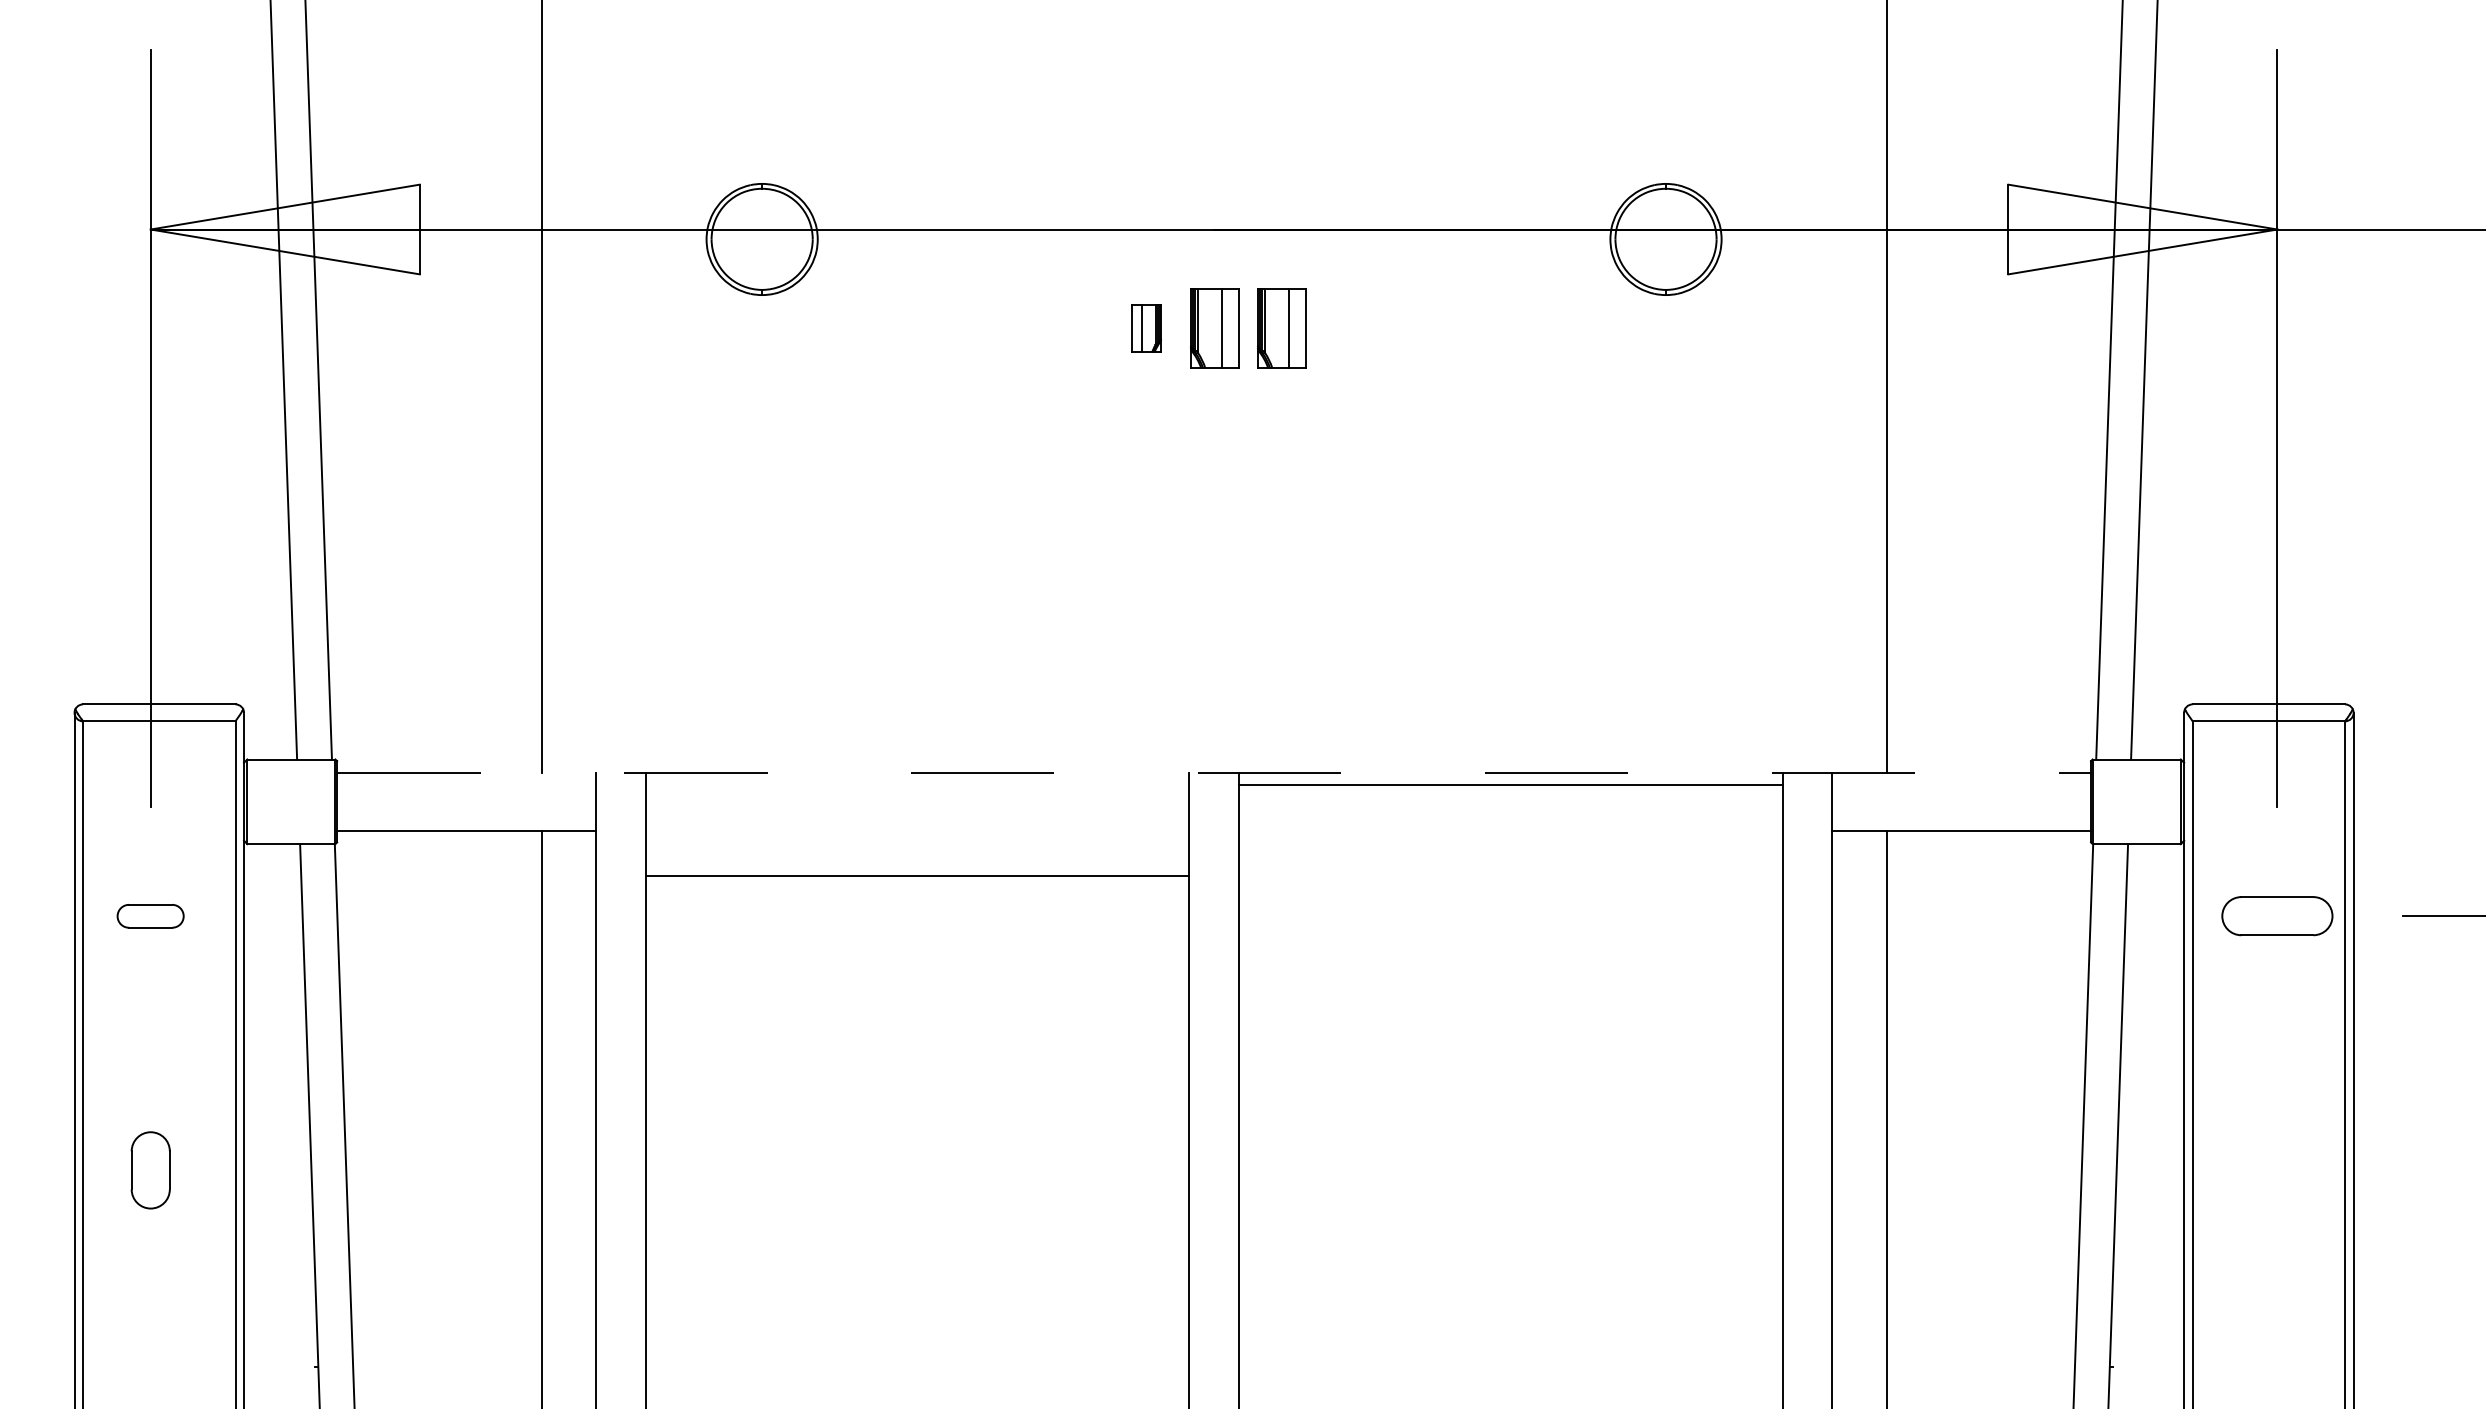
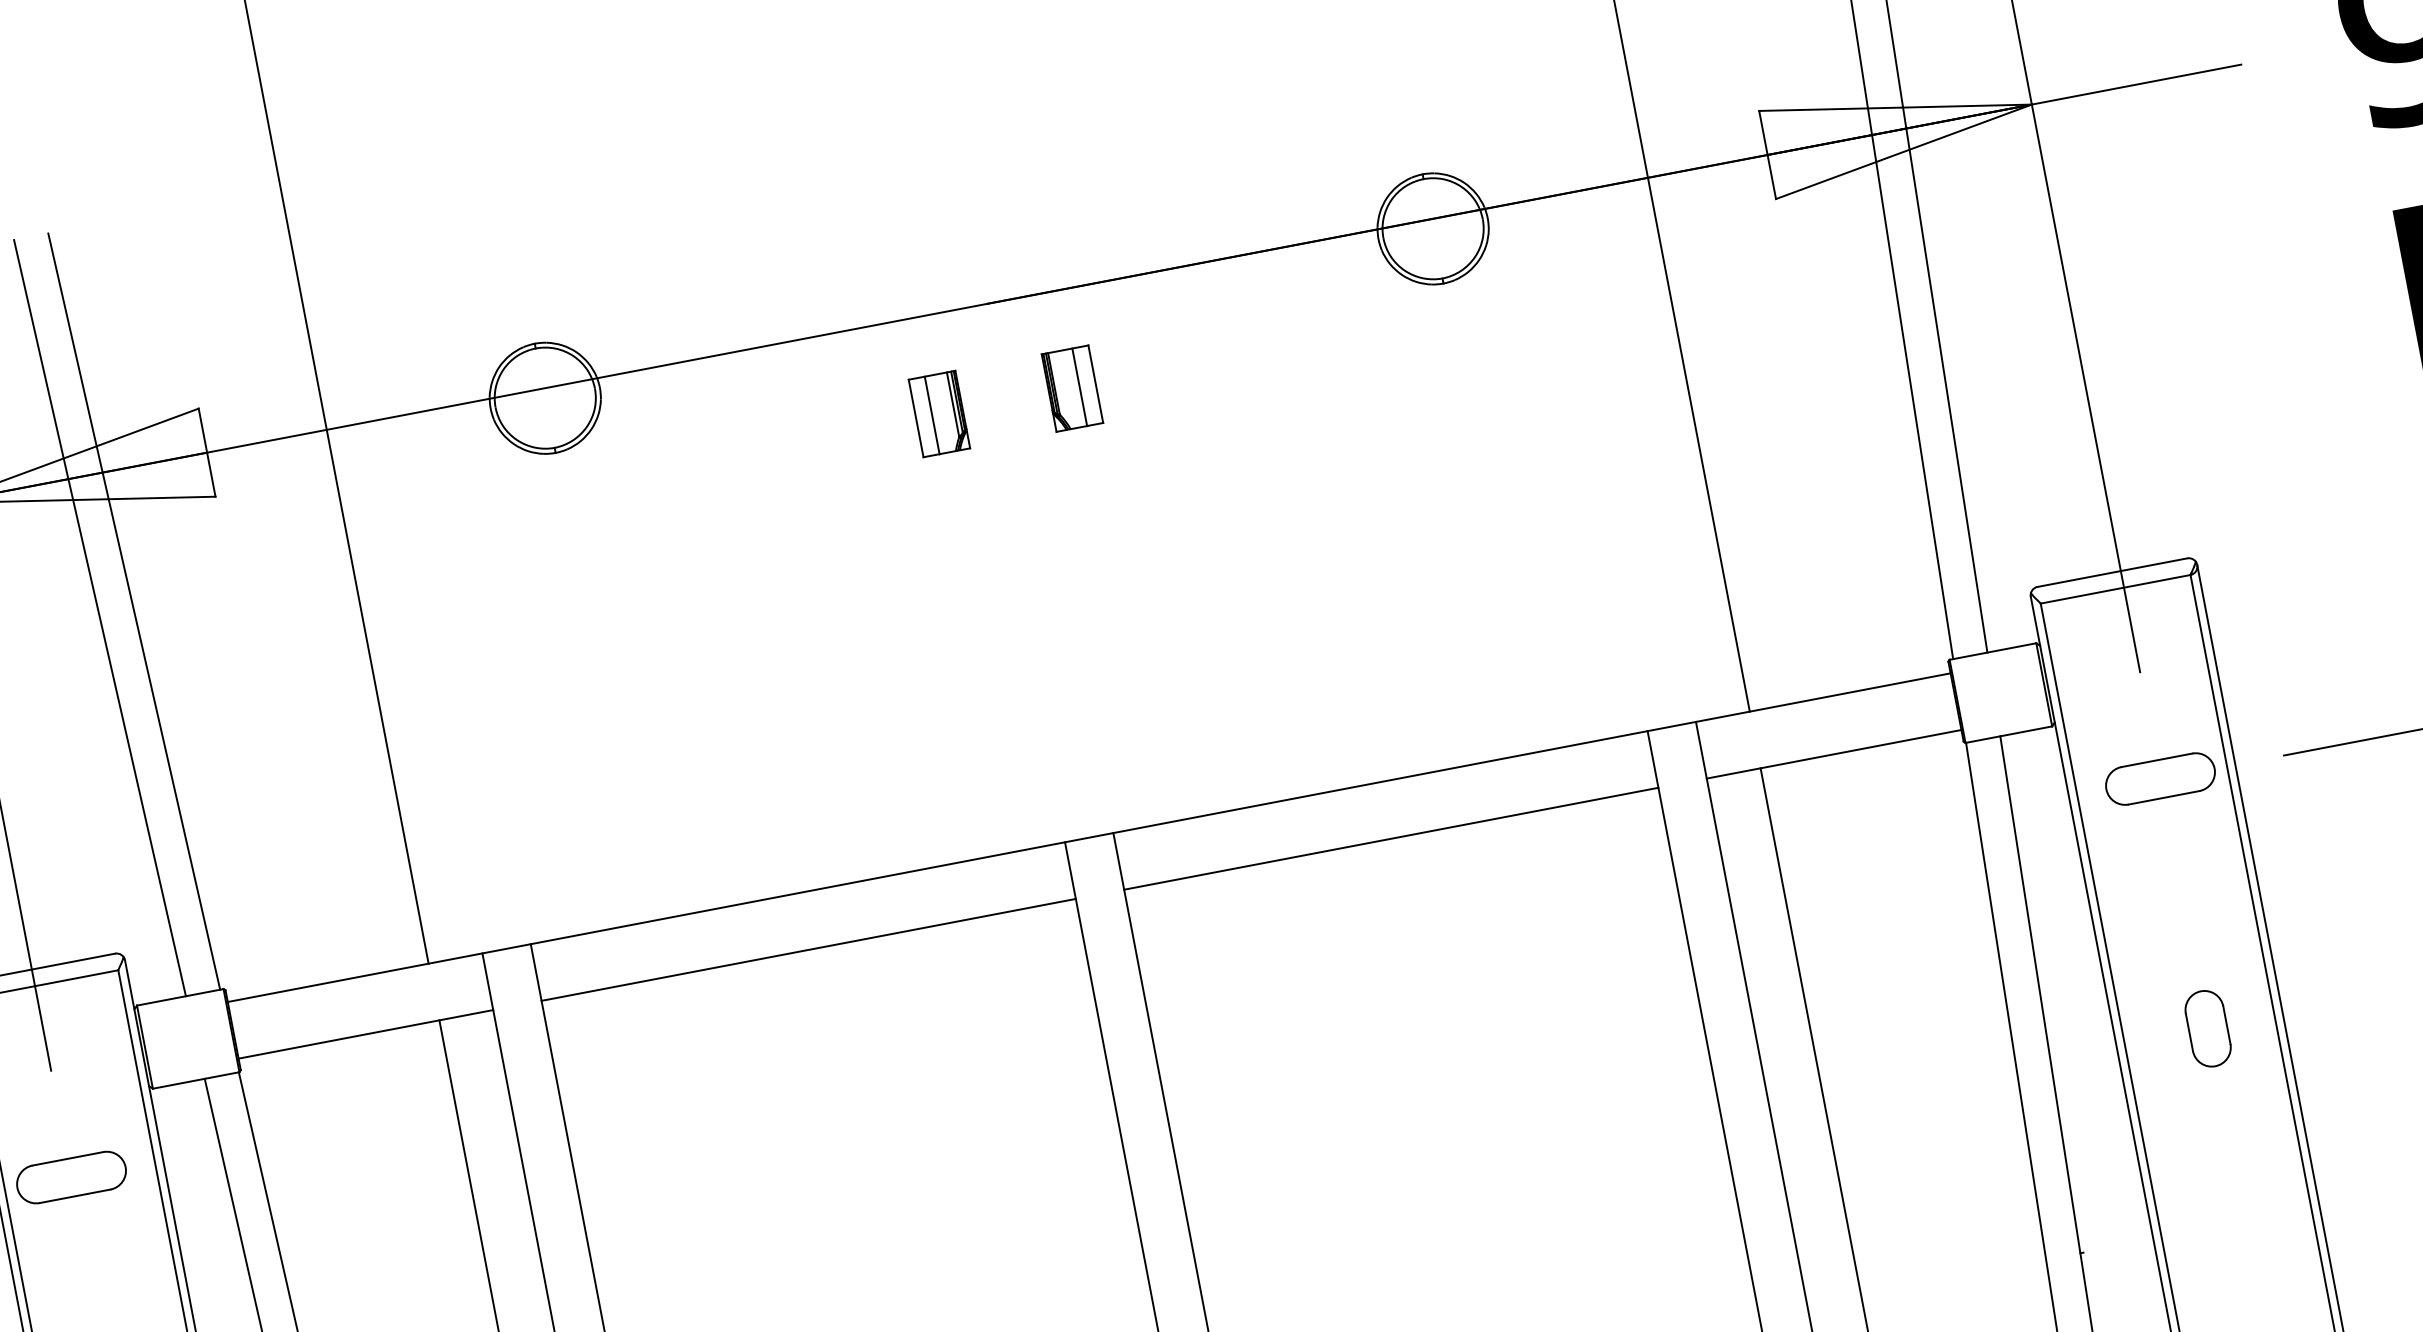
part: (1146, 328) -> (939, 413), size x1.67
part: (1214, 328) -> (1006, 400), removed
line: (1214, 772) -> (1089, 837), dashed -> solid
line: (1510, 784) -> (1391, 838), moved
line: (917, 875) -> (808, 949), moved
part: (150, 916) -> (71, 1177), size x1.67
part: (2277, 1170) -> (2208, 1028), added

